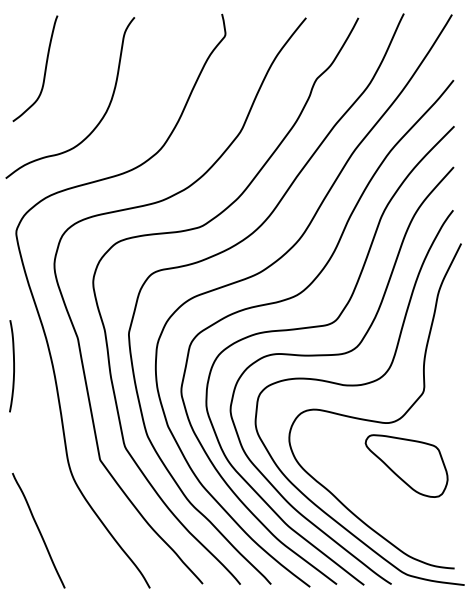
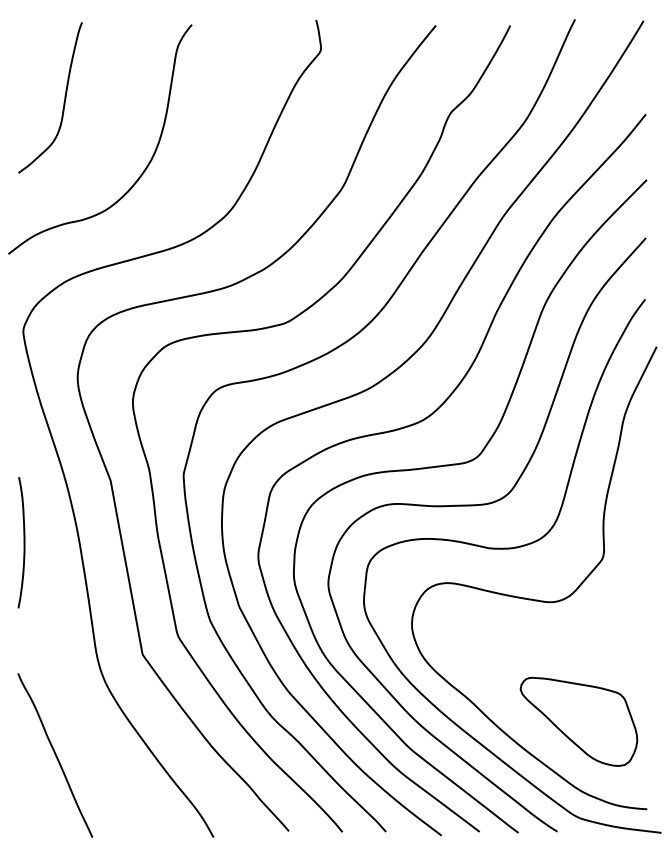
curve: (13, 366) -> (23, 543), moved
part: (406, 465) -> (578, 720), moved

